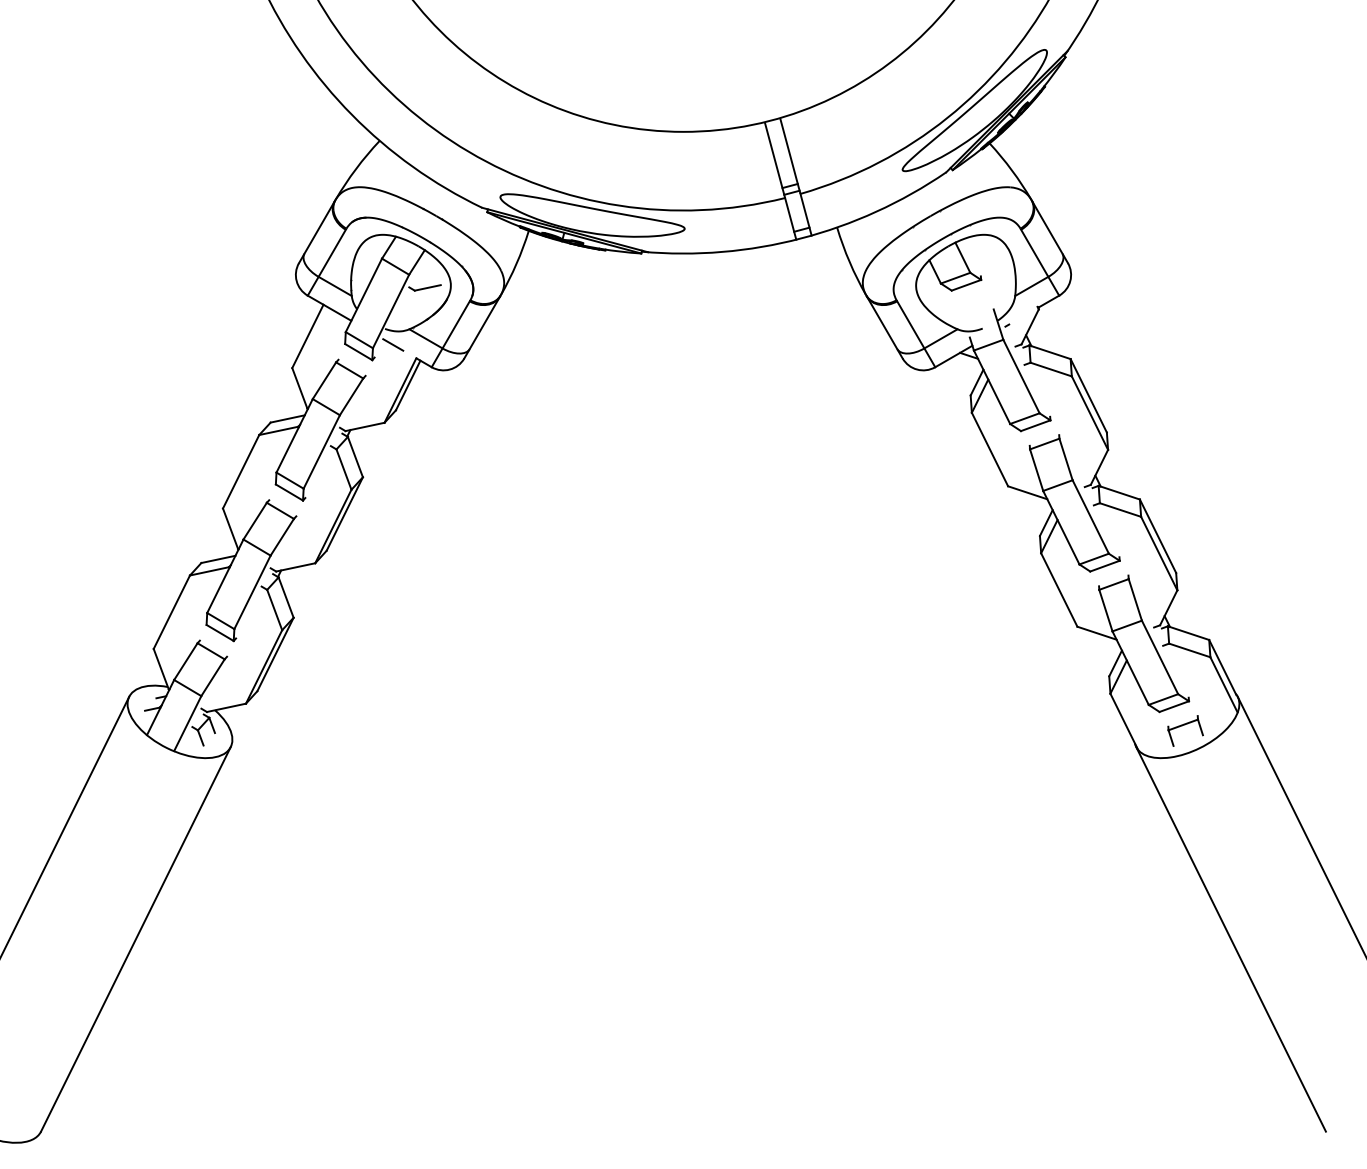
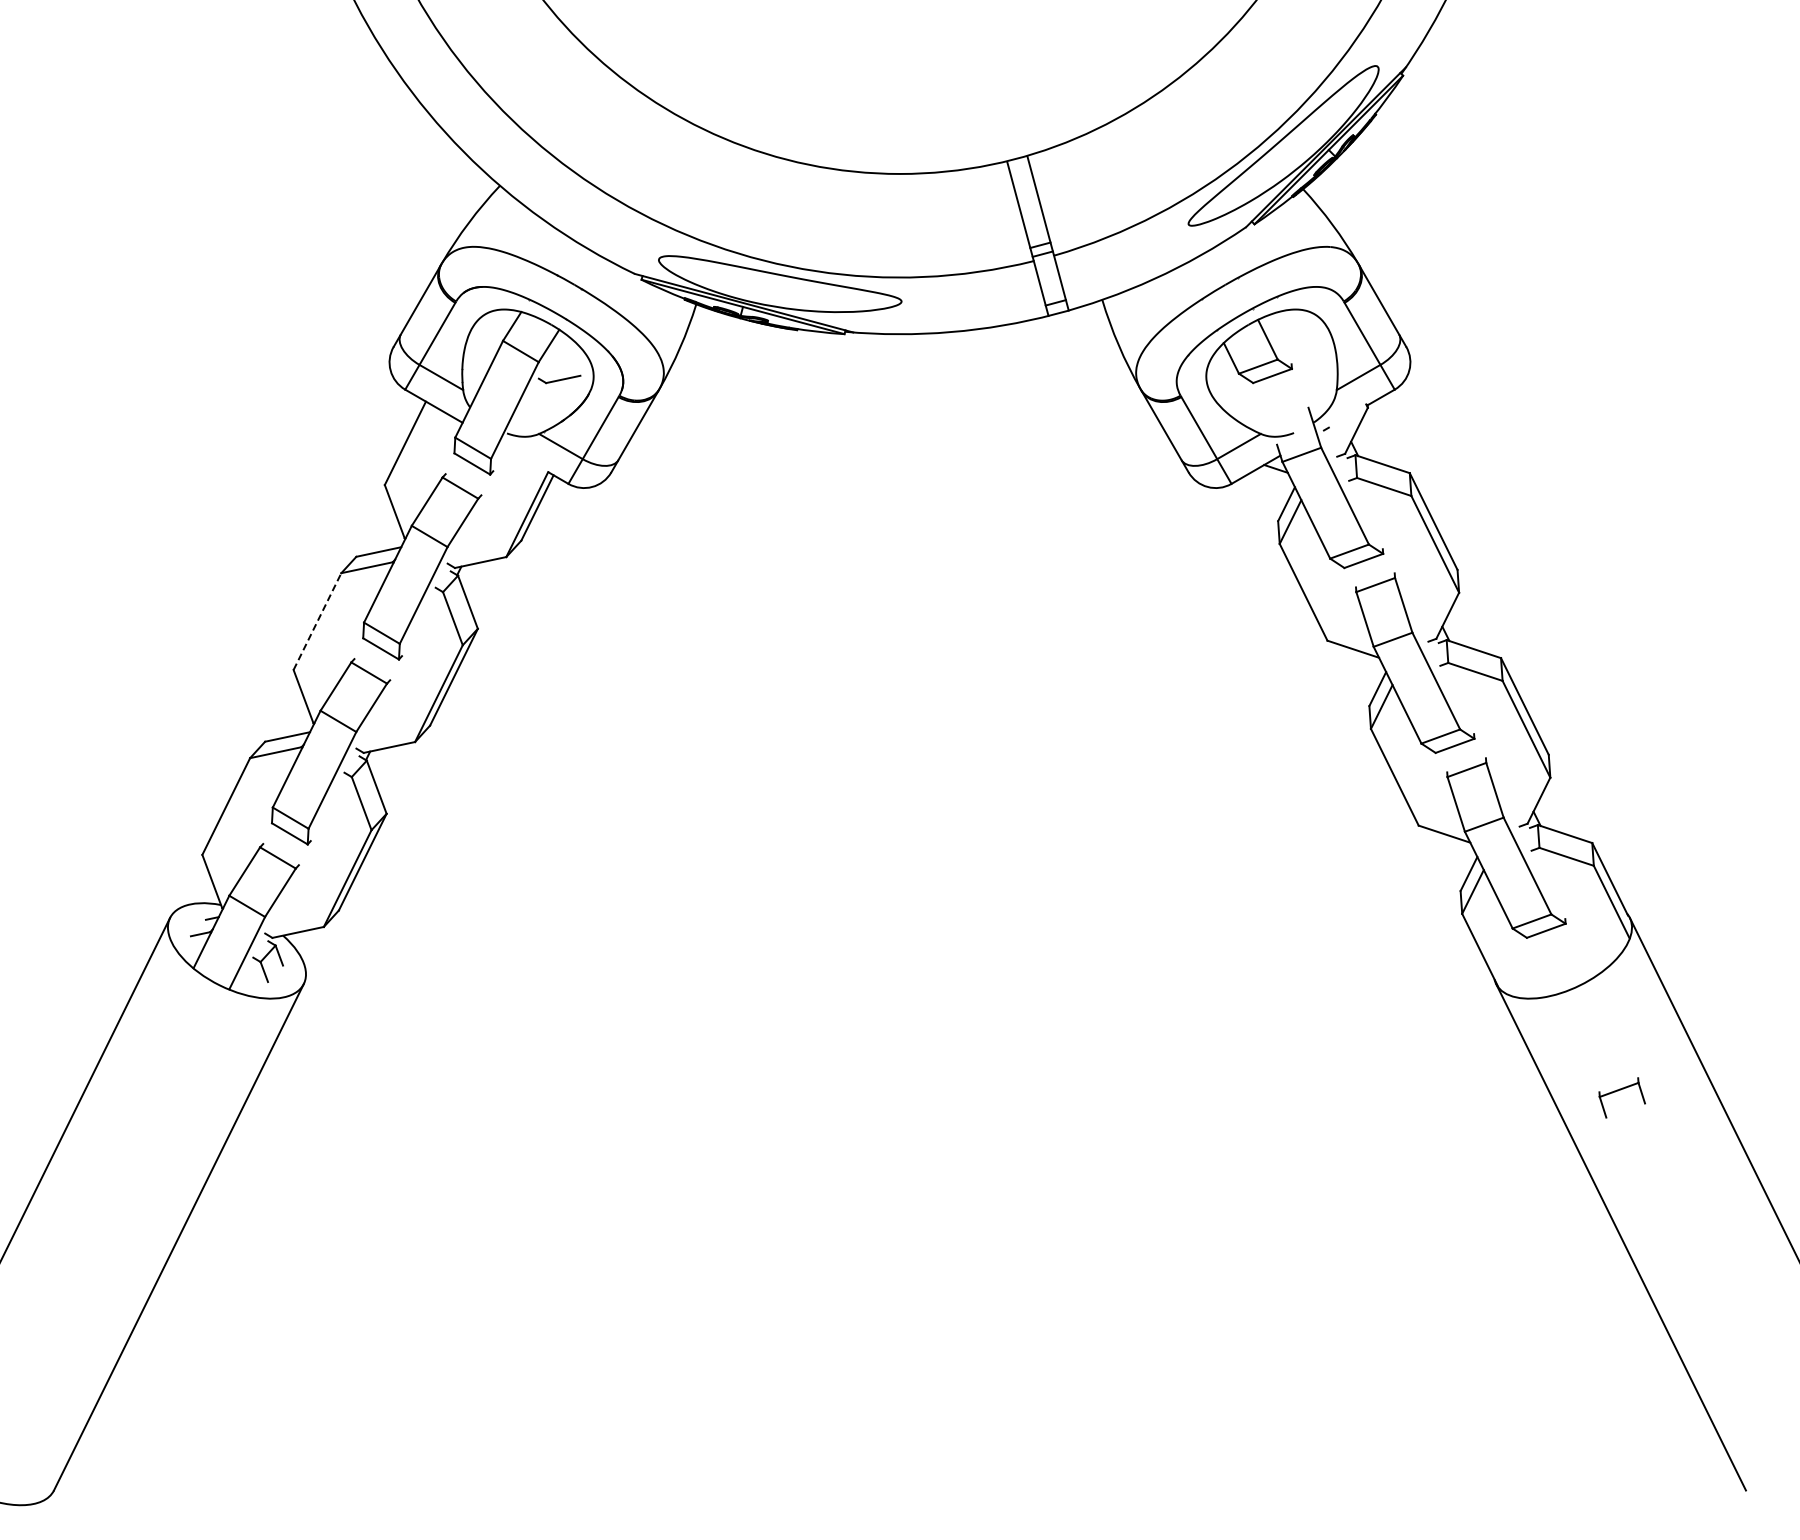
line: (393, 344) -> (517, 454), removed
line: (241, 471) -> (317, 621), solid -> dashed
part: (1182, 726) -> (1618, 1091), moved

